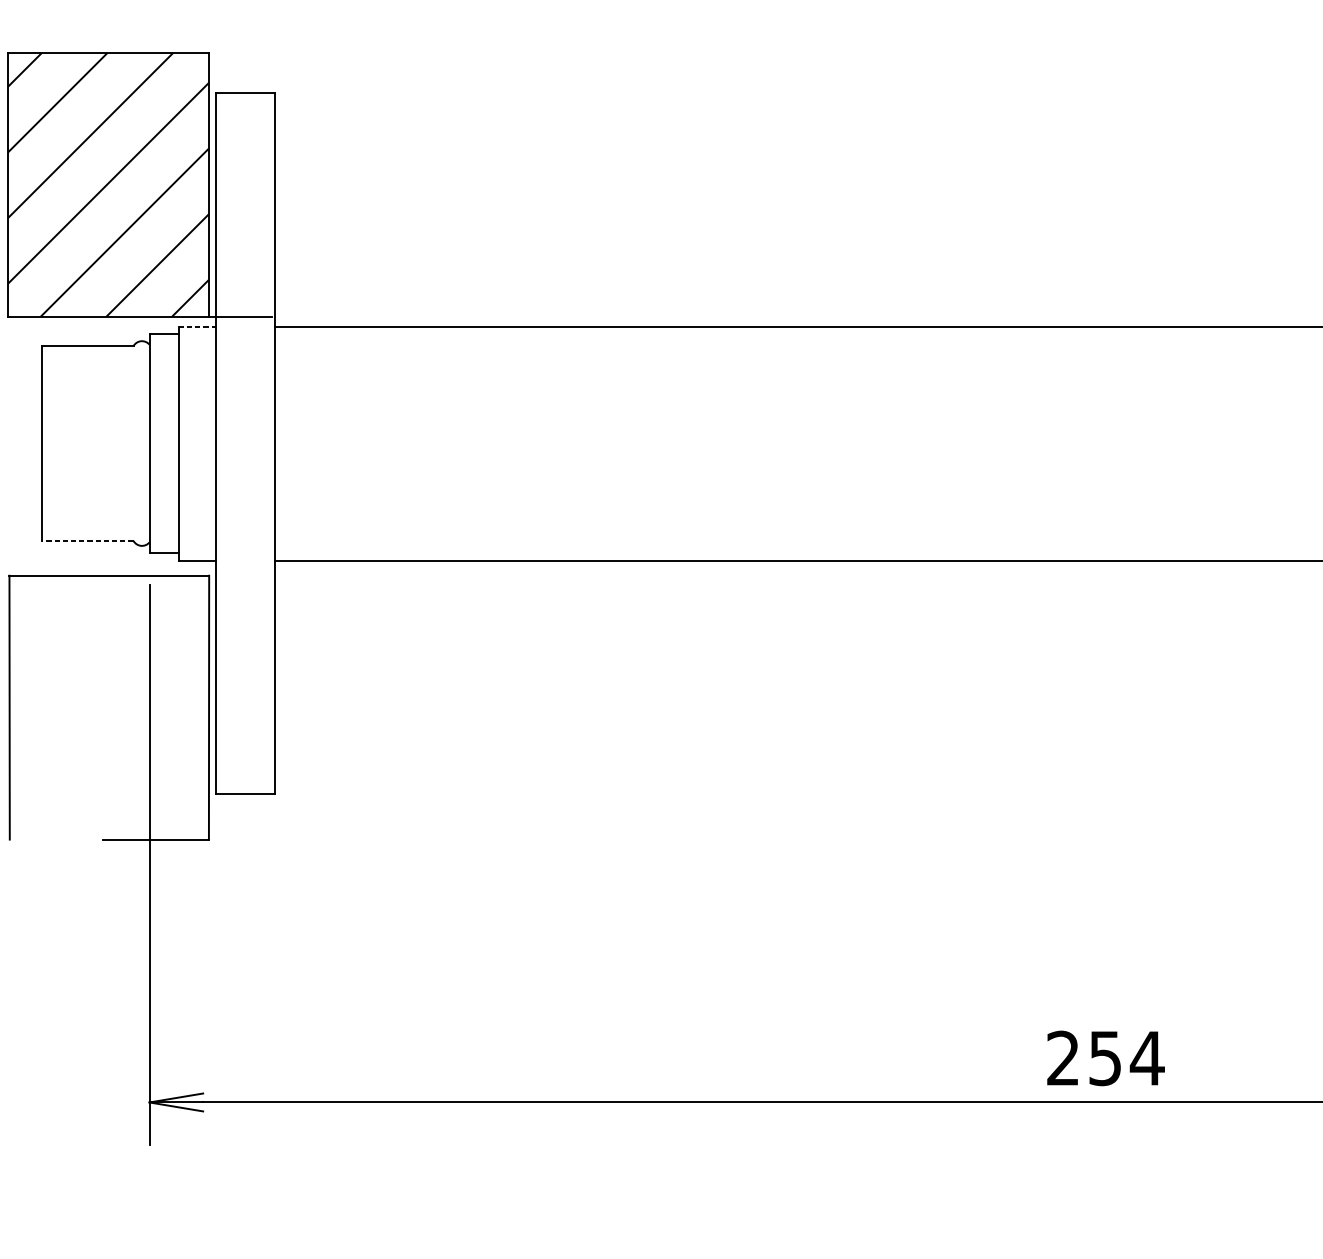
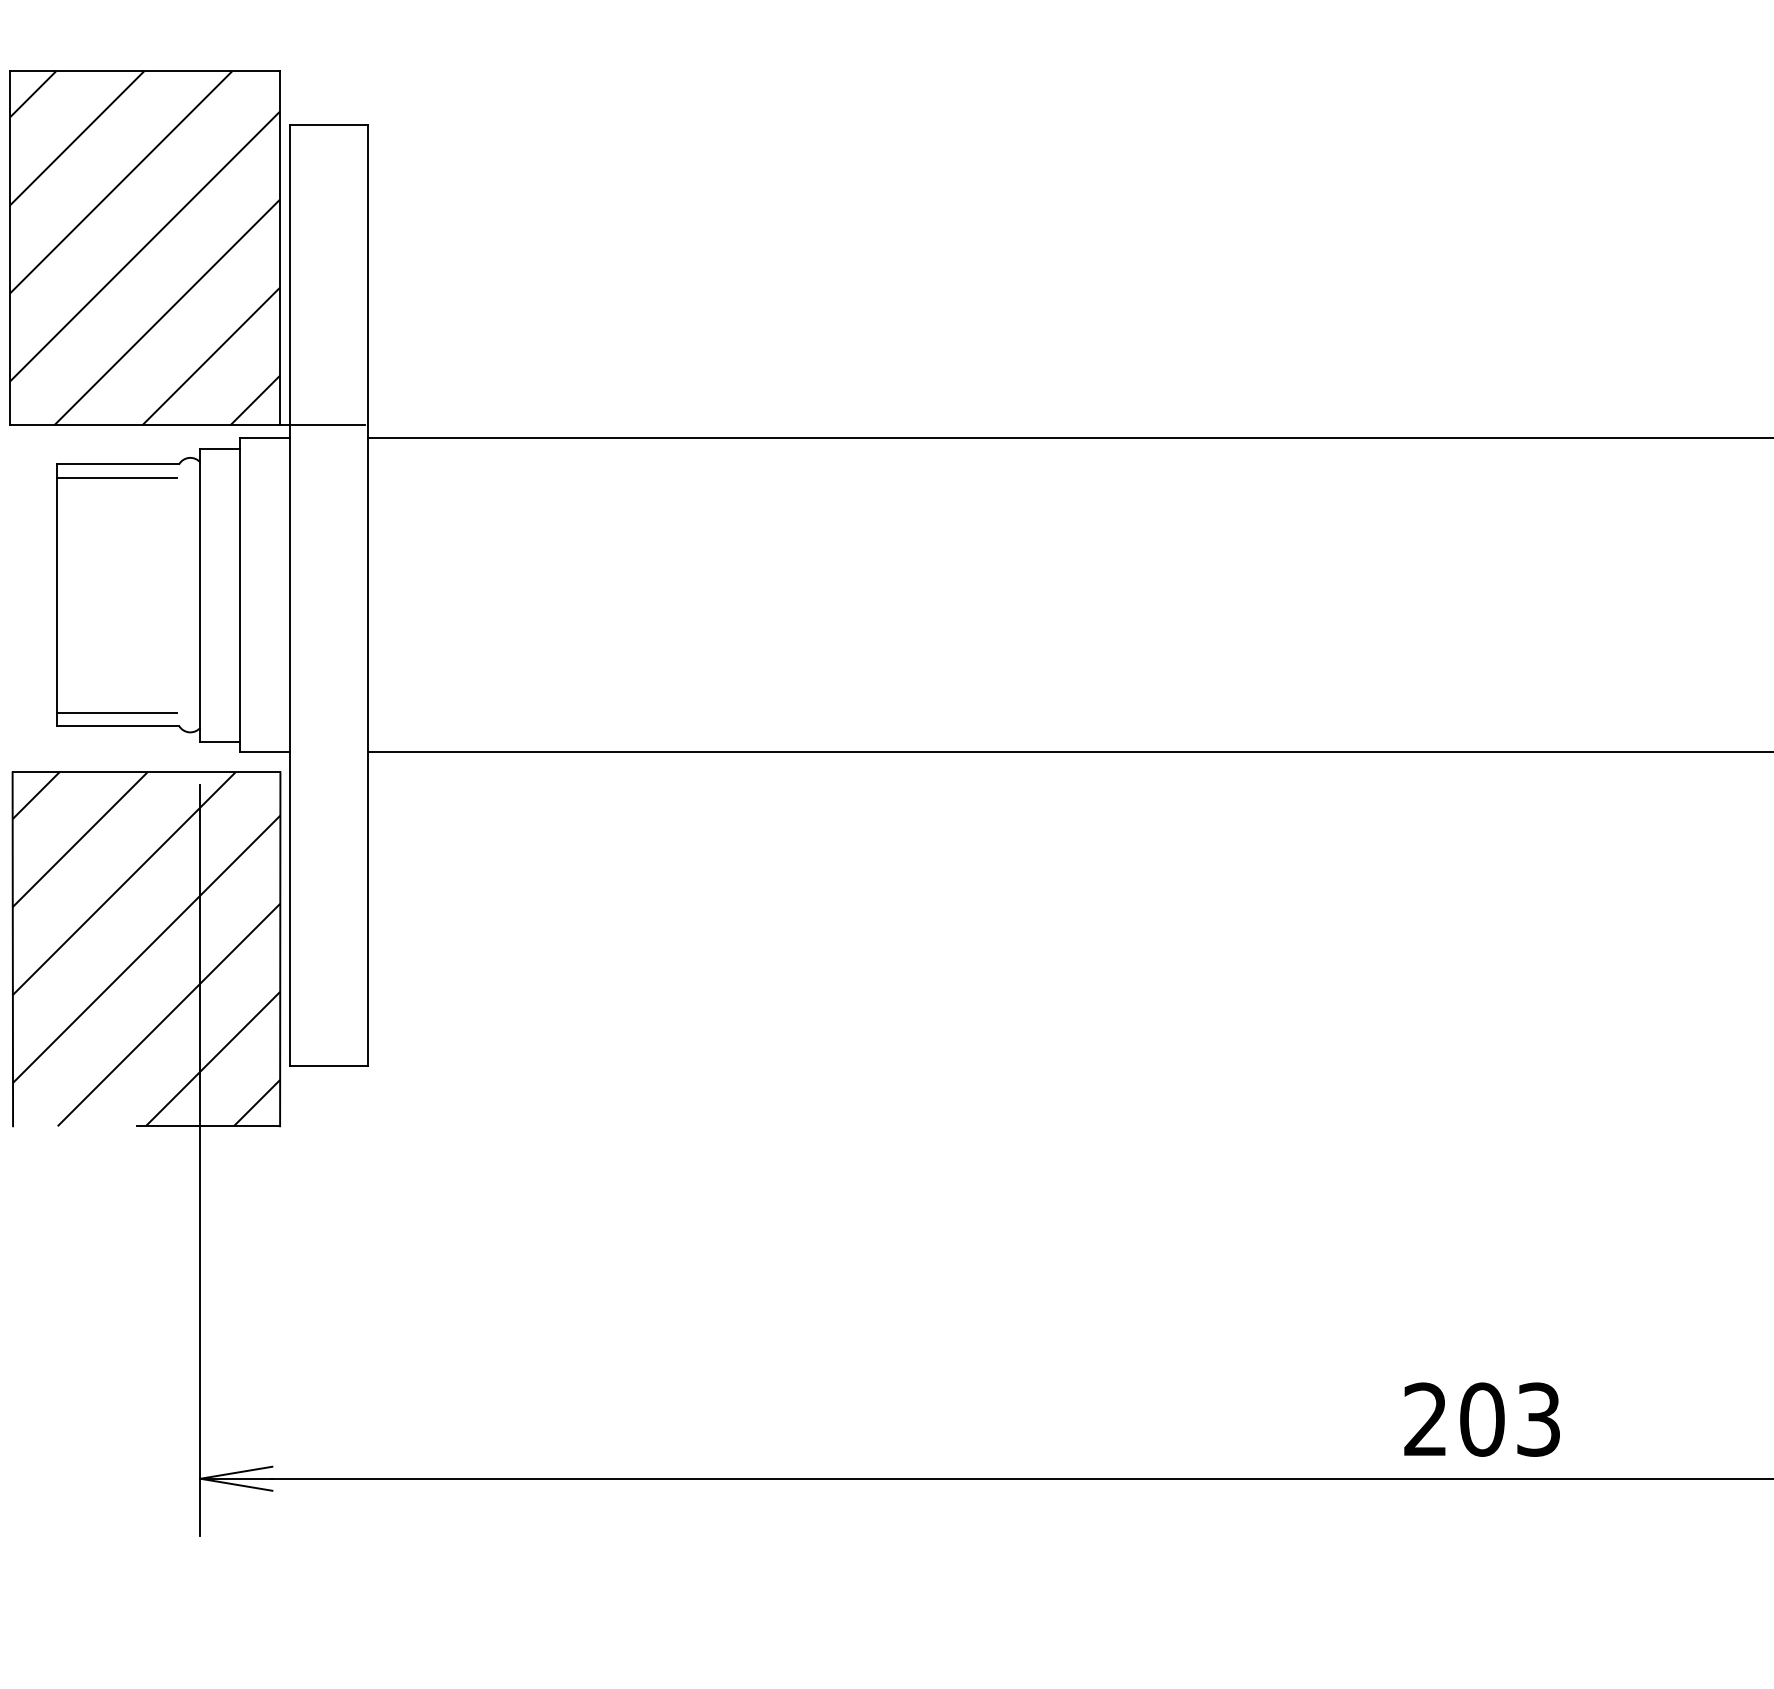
line: (198, 326) -> (265, 438), dashed -> solid
line: (86, 355) -> (116, 477), added
line: (86, 531) -> (116, 712), added
line: (87, 540) -> (117, 725), dashed -> solid
hatch: (109, 707) -> (146, 949), added
text: (1127, 1058) -> (1511, 1419), 254 -> 203

